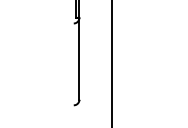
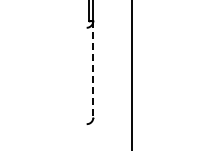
line: (79, 58) -> (93, 69), solid -> dashed

